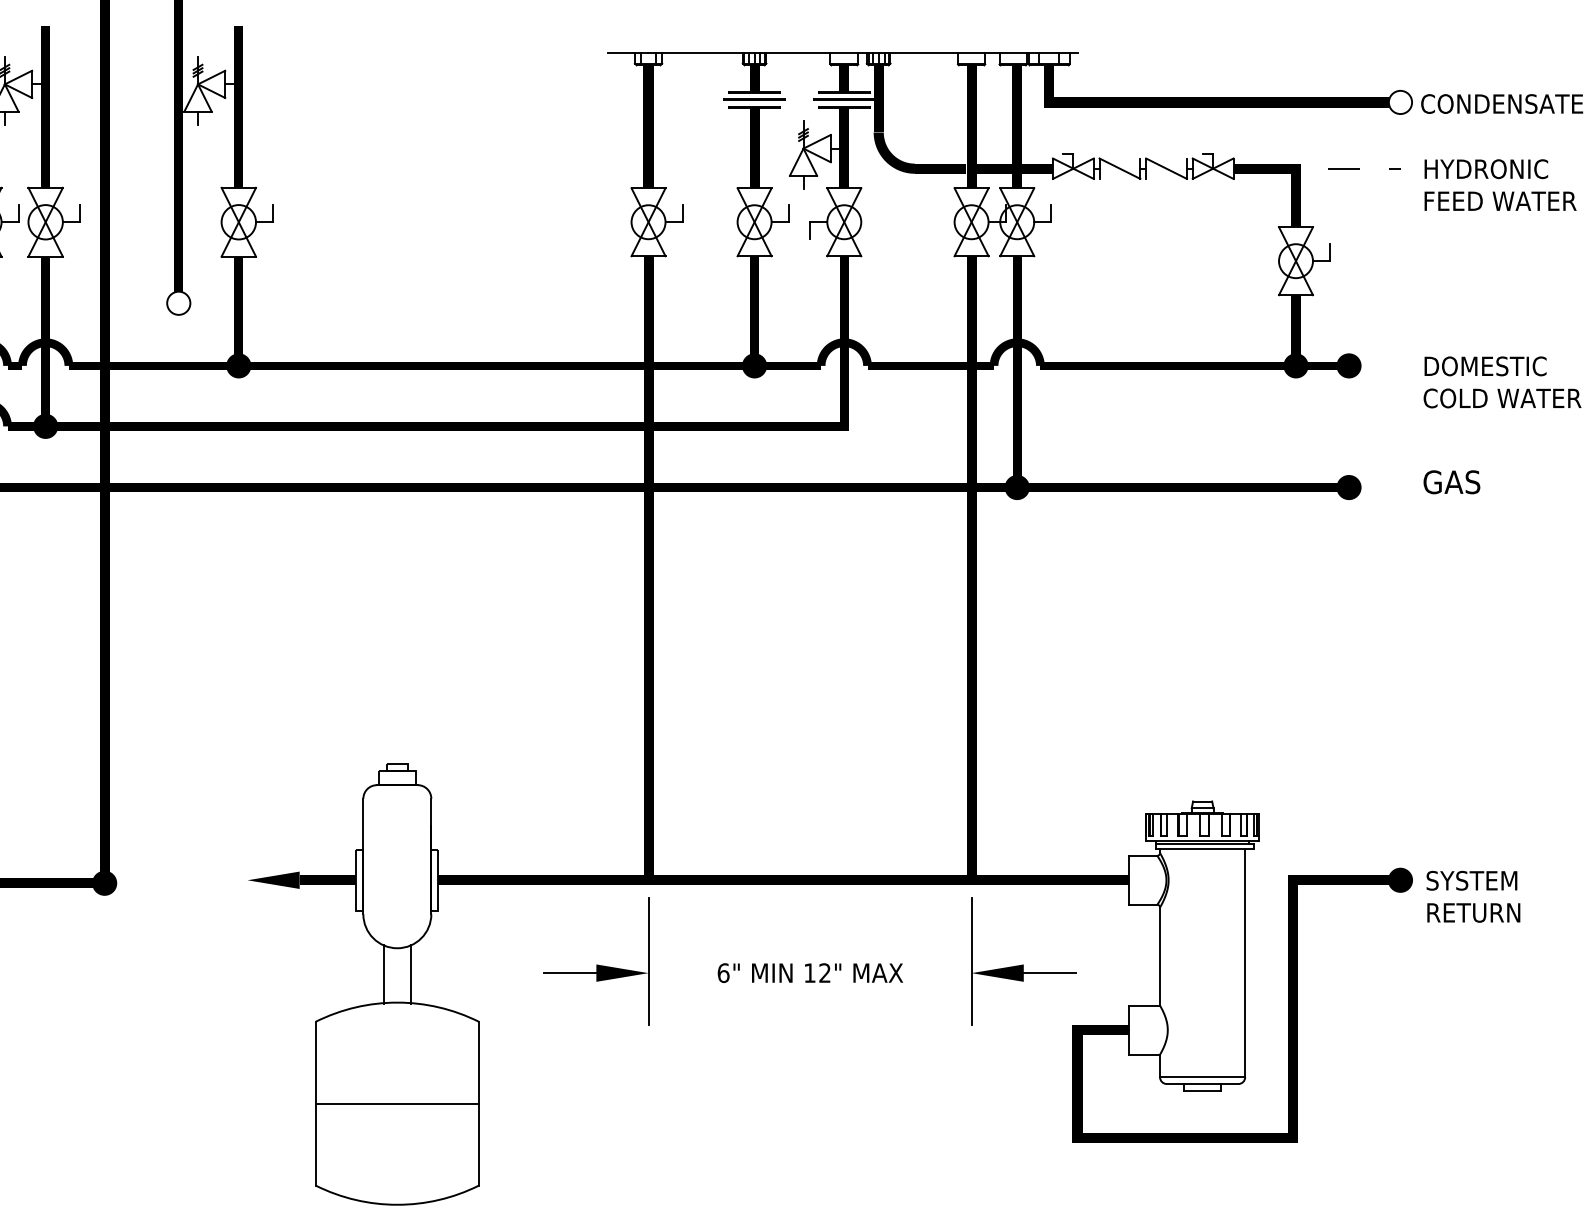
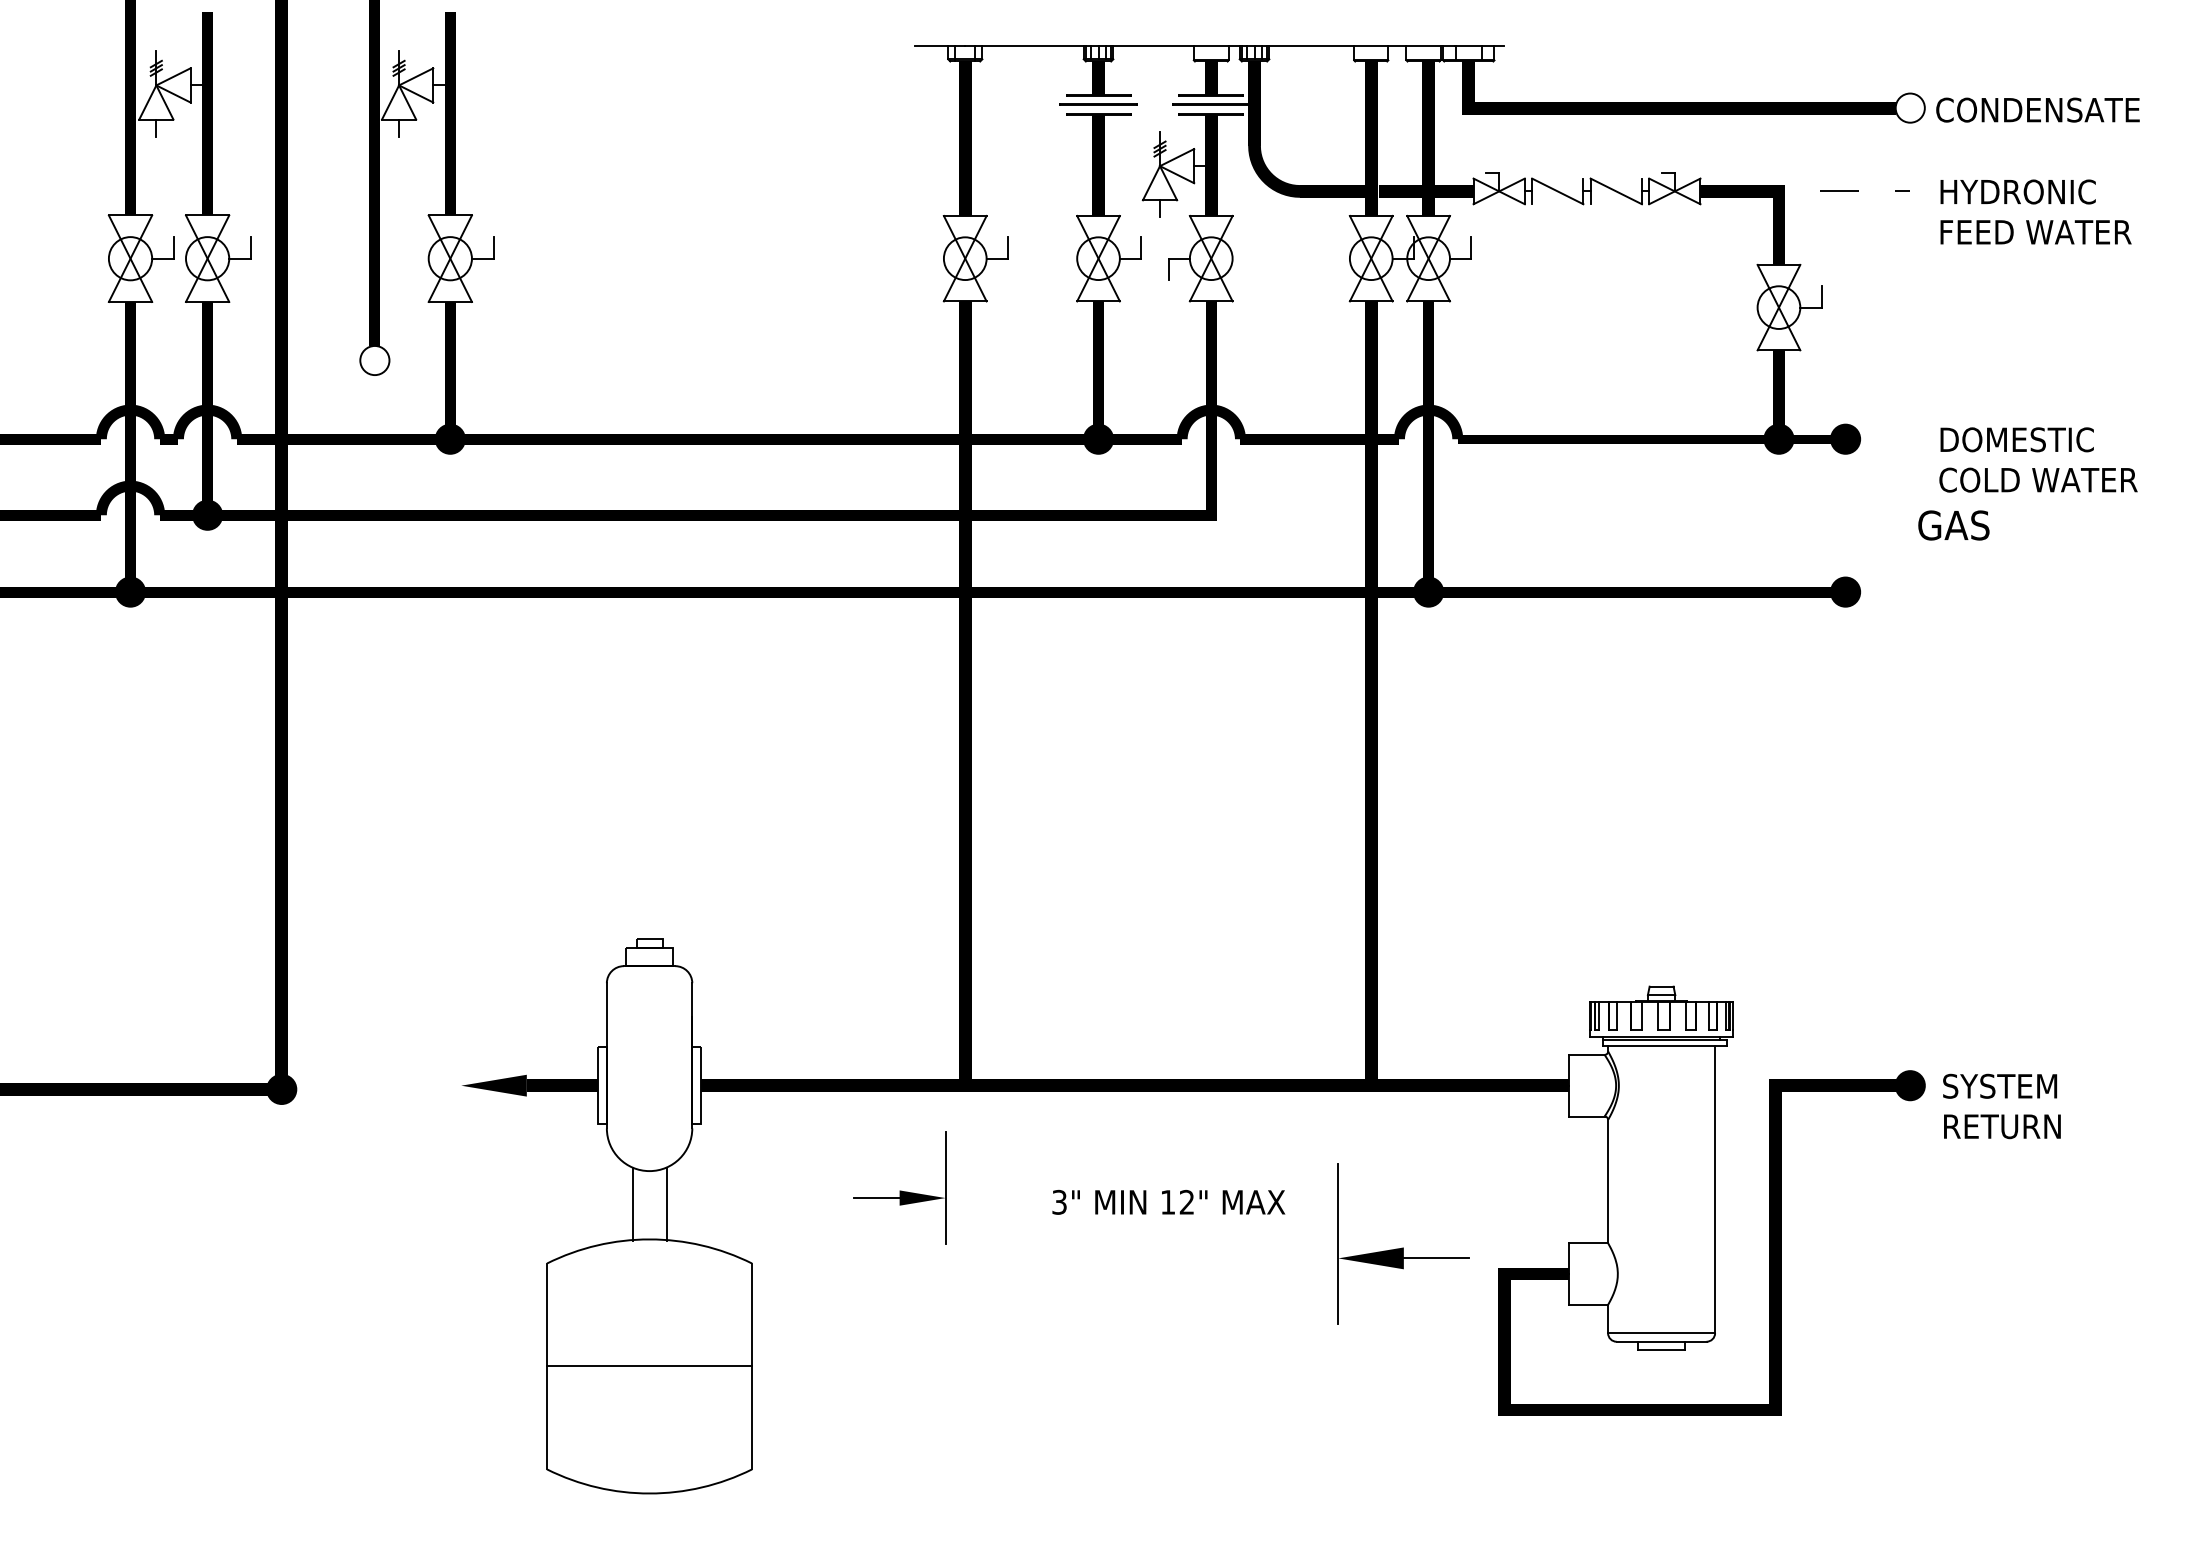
text: (1451, 482) -> (1953, 525), moved
part: (596, 961) -> (899, 1187), size x0.7
part: (1023, 961) -> (1403, 1243), moved
text: (723, 972) -> (1059, 1201), 6" -> 3"

